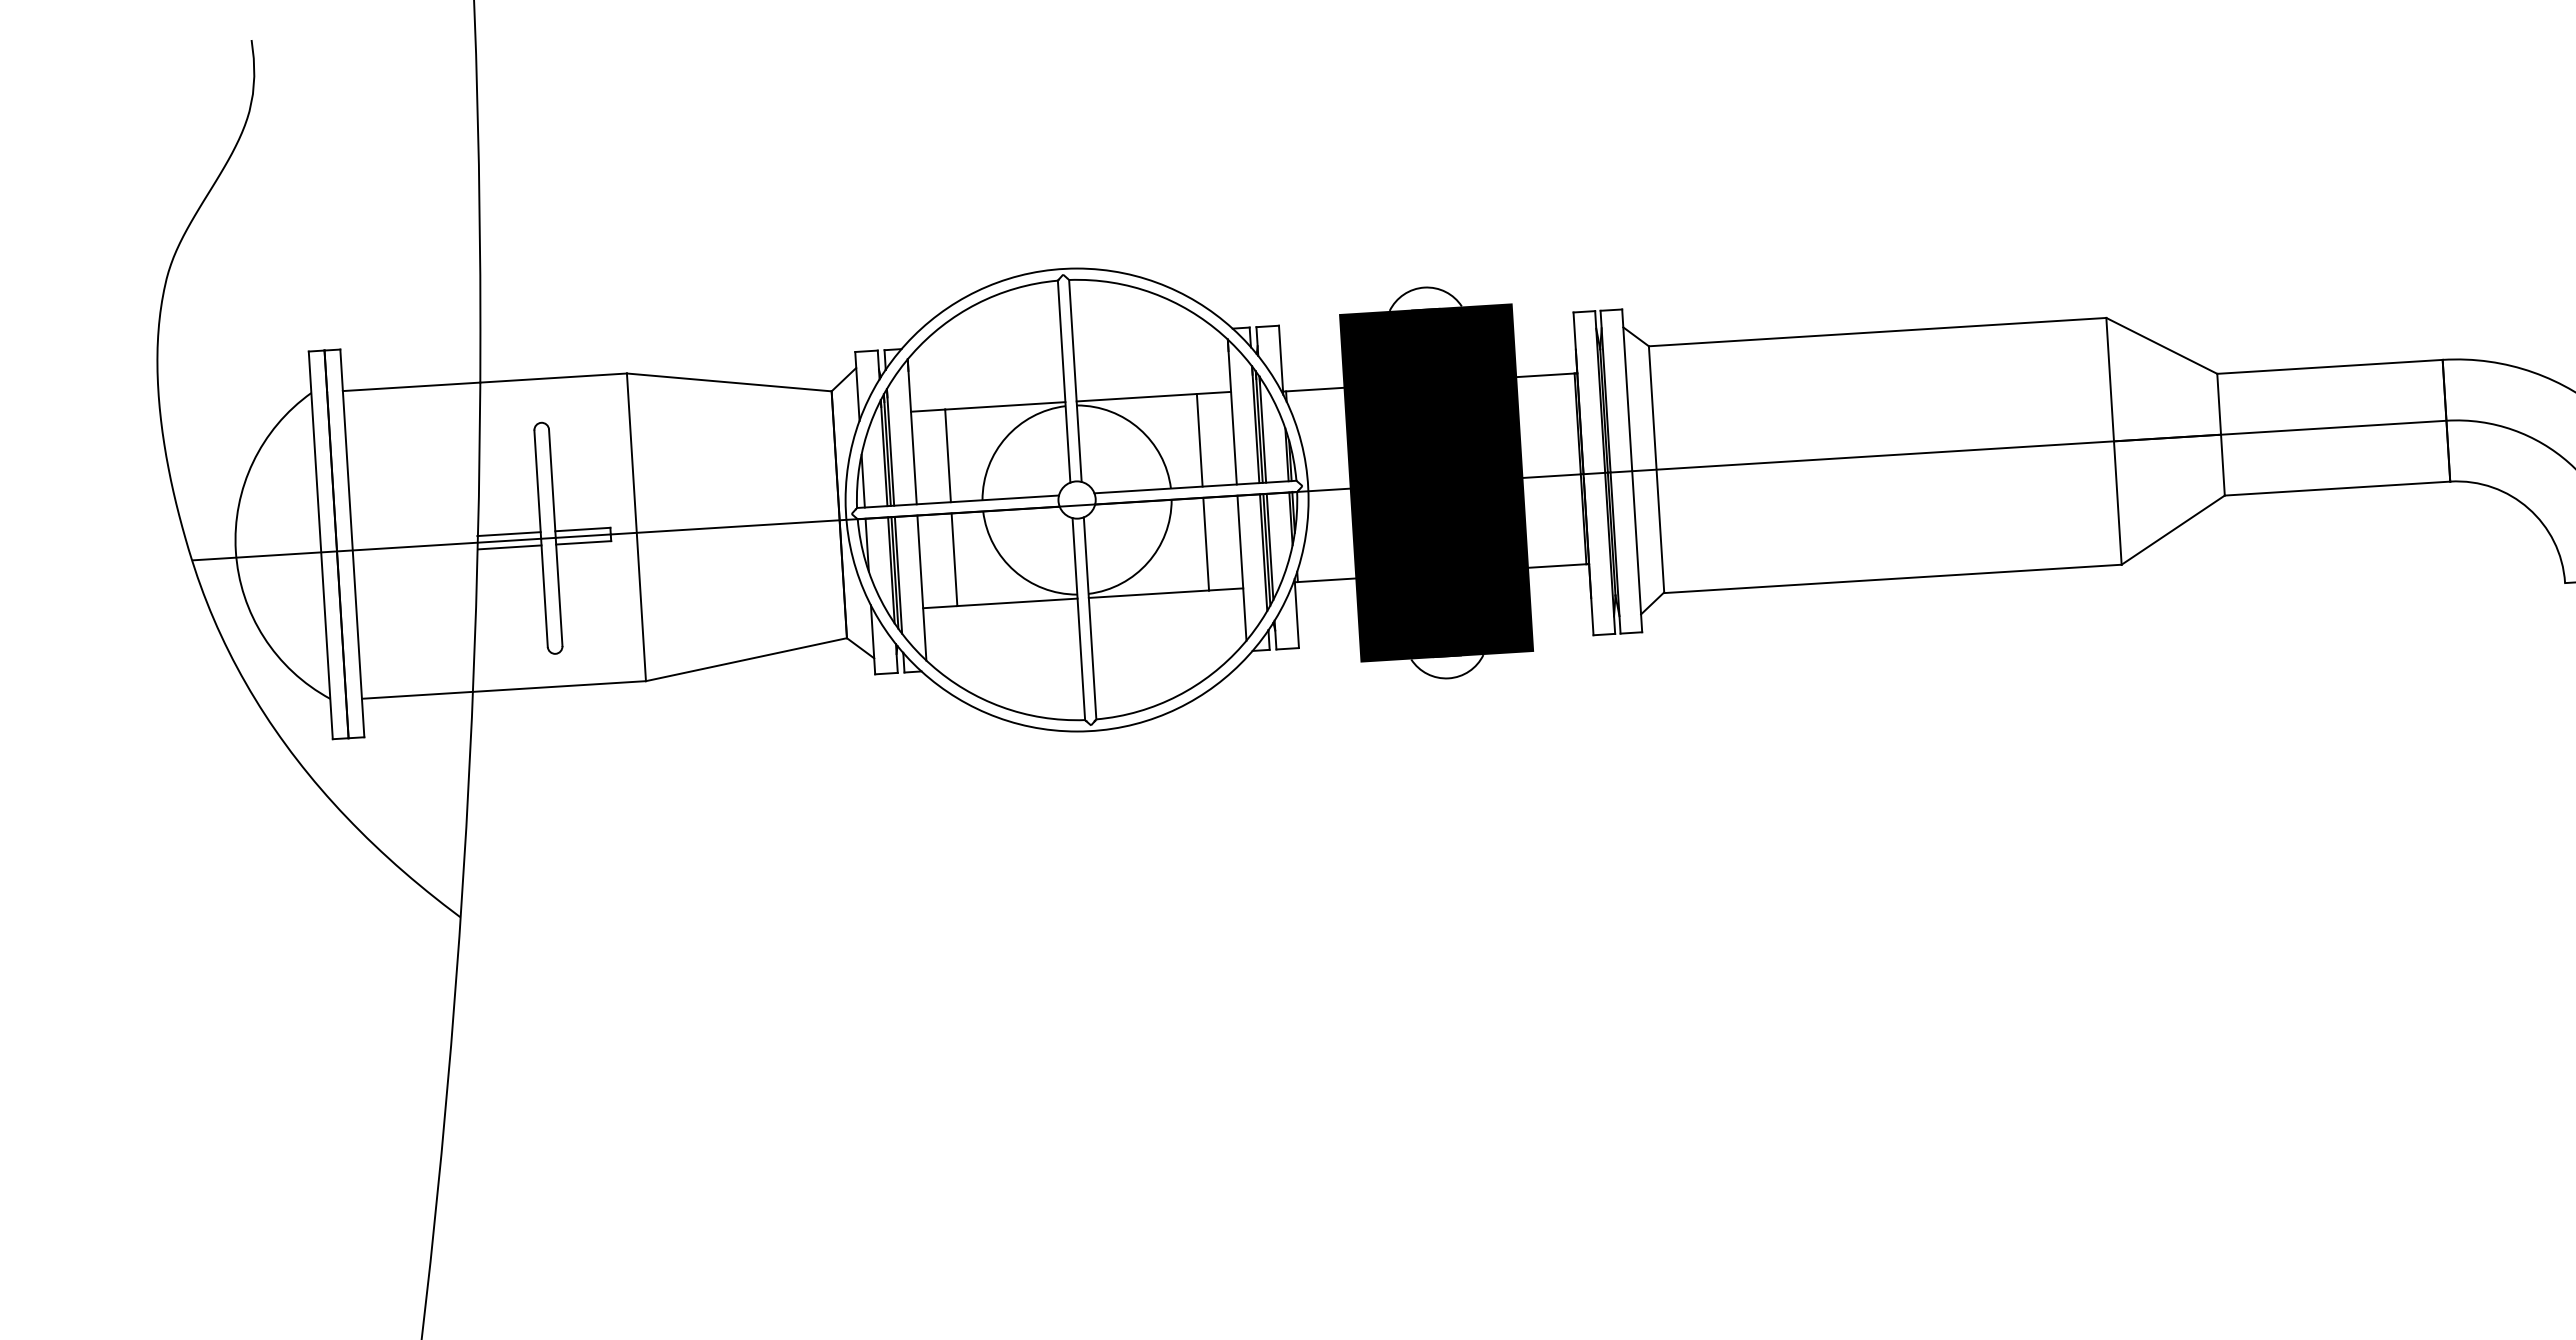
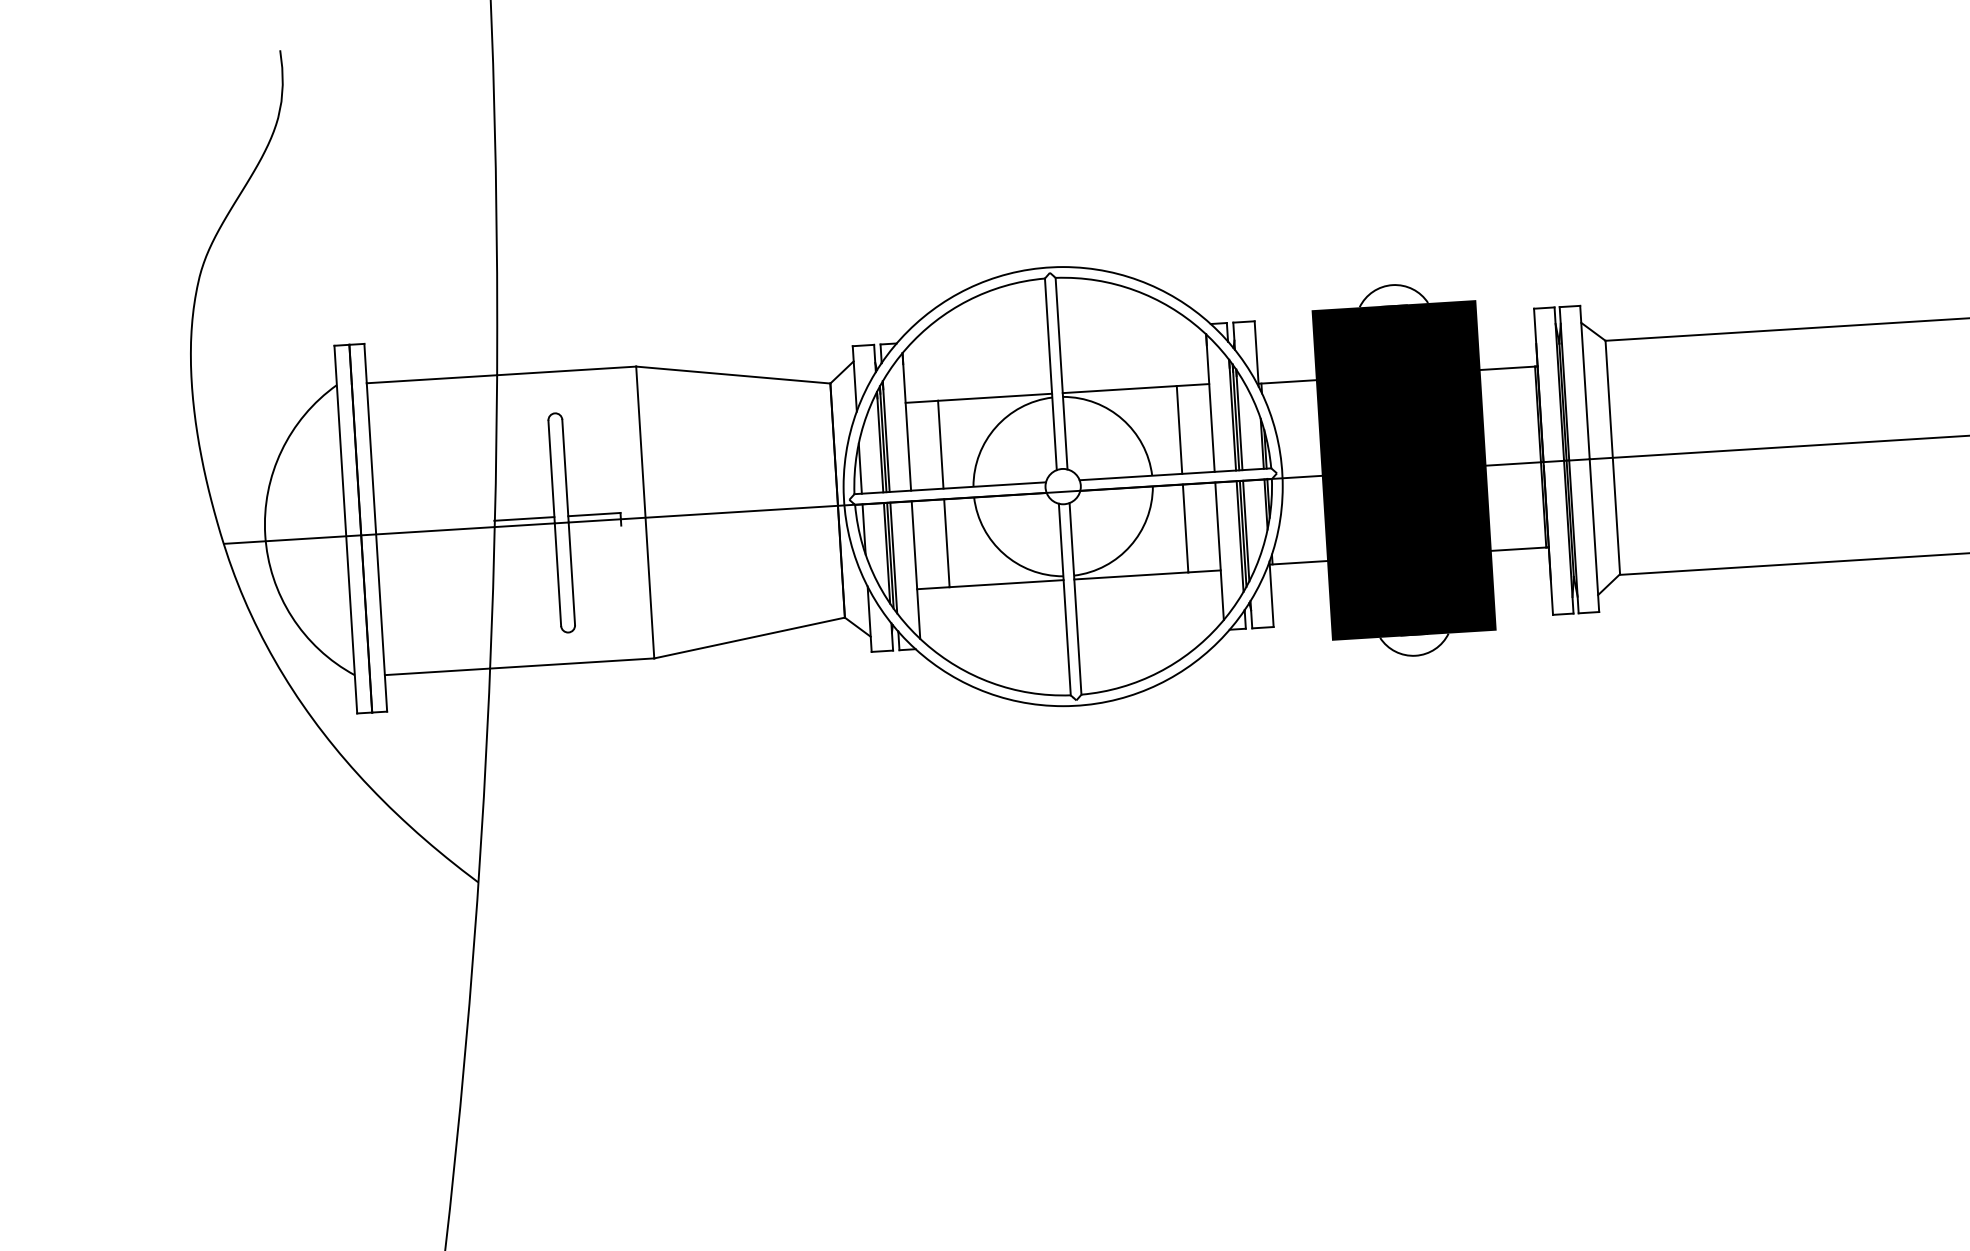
line: (583, 542) -> (595, 526), removed
line: (509, 547) -> (524, 531), removed

